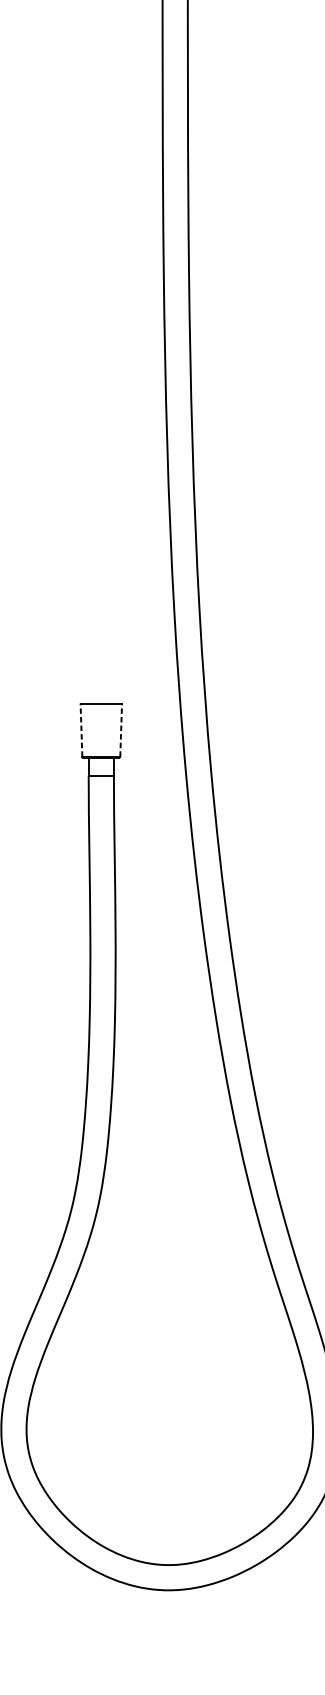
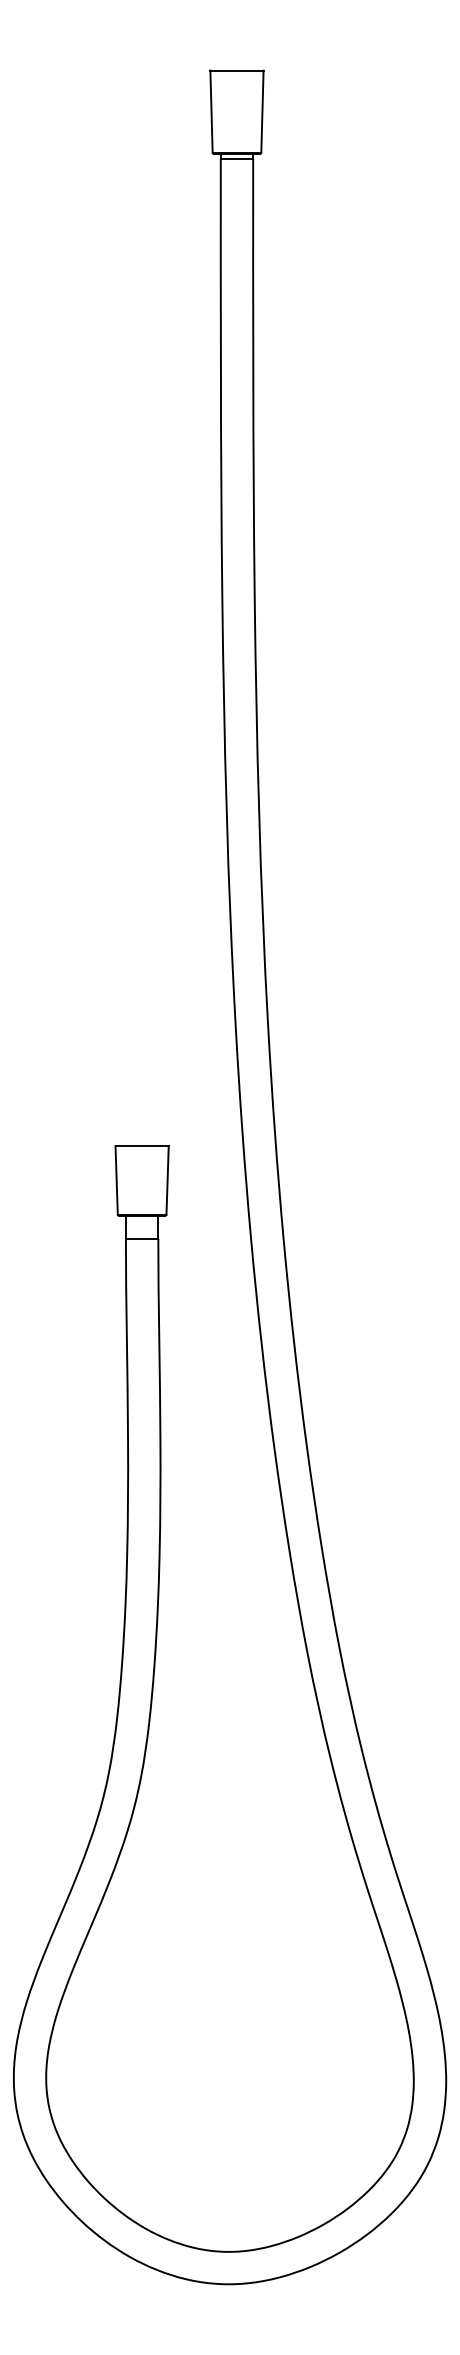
line: (81, 729) -> (116, 1179), dashed -> solid
line: (121, 729) -> (167, 1179), dashed -> solid

